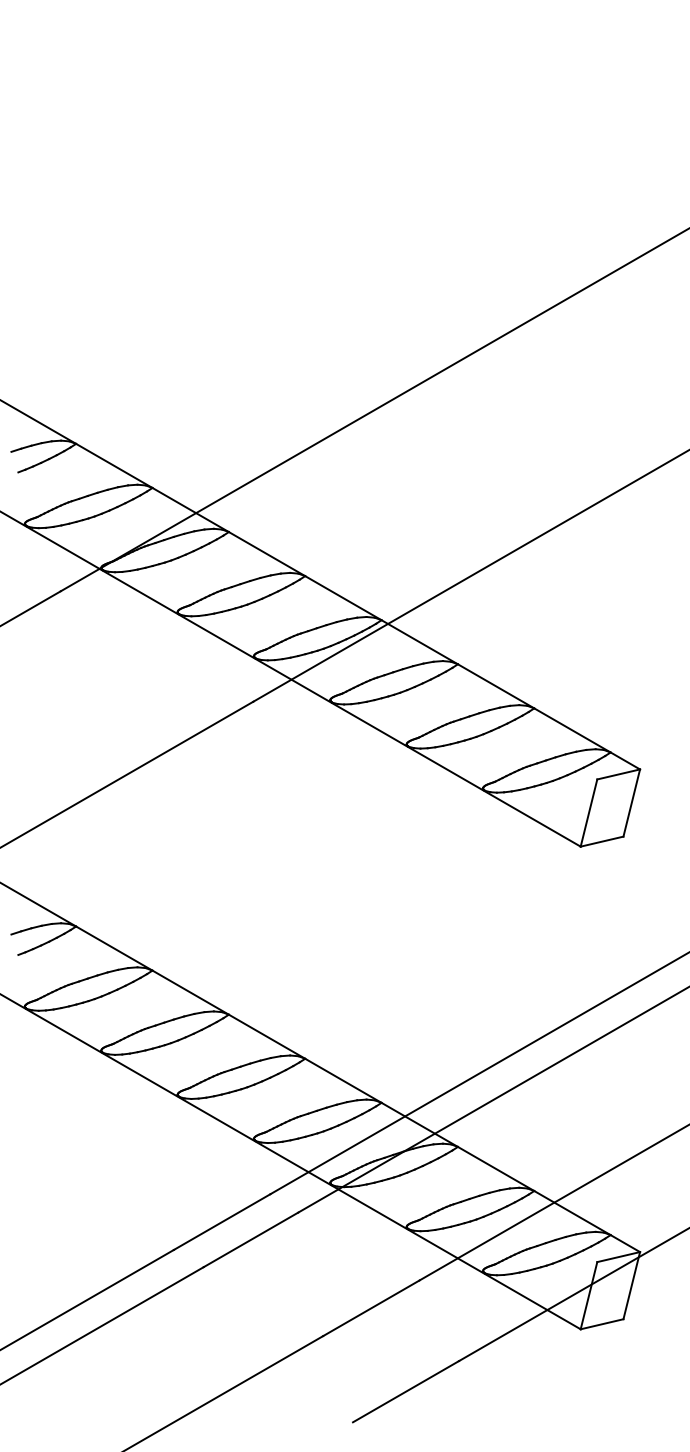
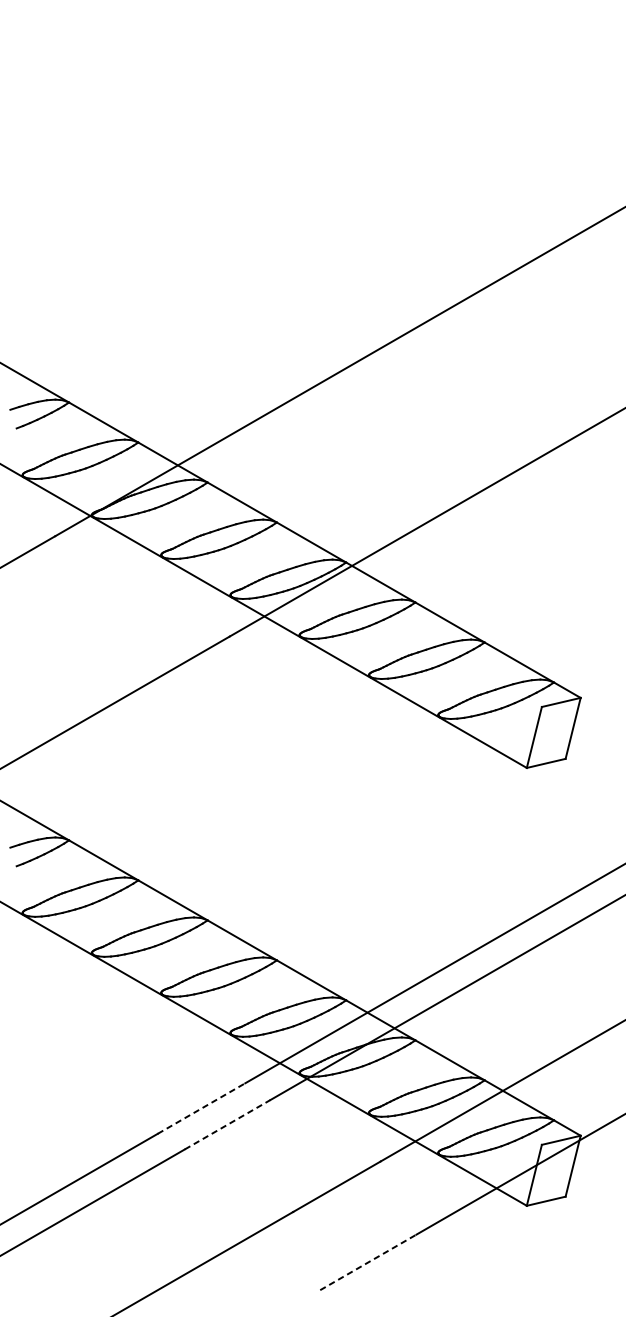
line: (222, 1222) -> (201, 1108), solid -> dashed
line: (250, 1239) -> (227, 1124), solid -> dashed
line: (406, 1391) -> (368, 1262), solid -> dashed

